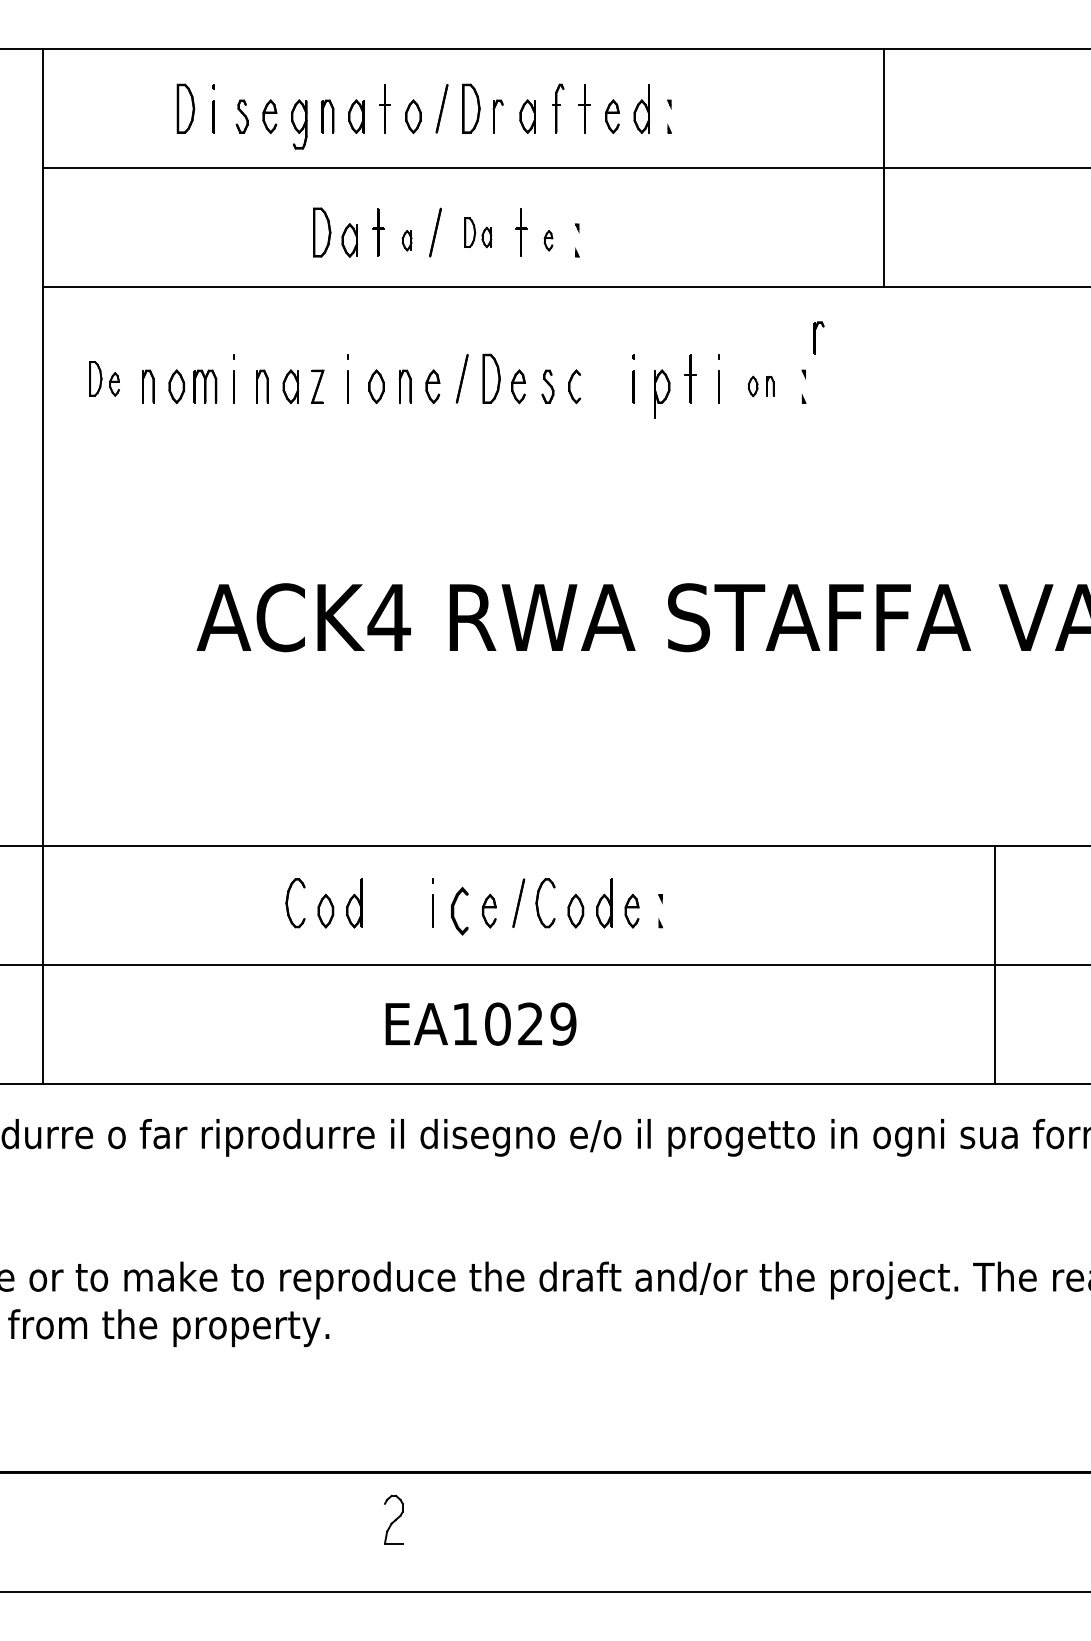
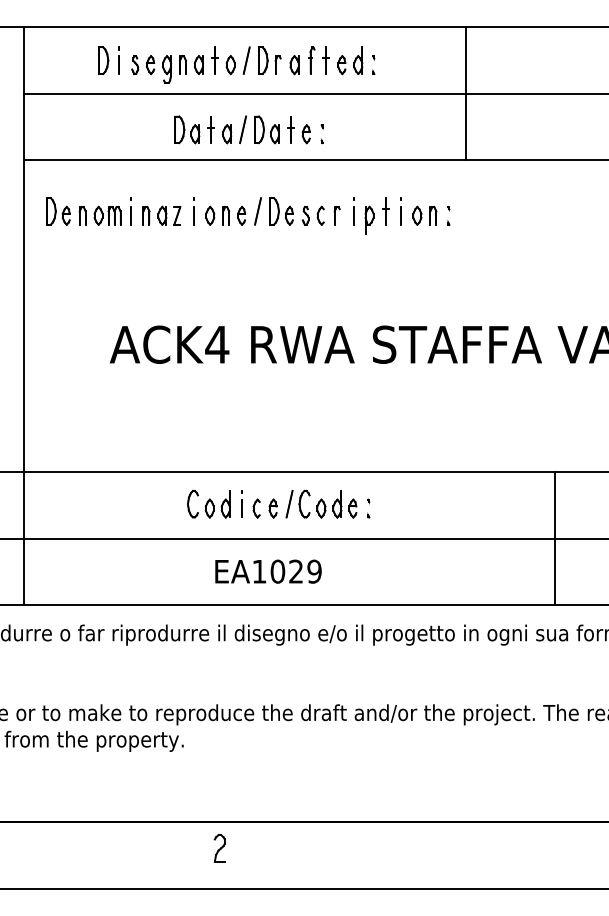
line: (884, 167) -> (466, 93), moved
part: (477, 232) -> (266, 129), size x1.67
part: (407, 241) -> (227, 134), size x1.67
part: (547, 241) -> (305, 134), size x1.67
part: (817, 337) -> (336, 215), moved
part: (104, 378) -> (58, 211), size x1.43
part: (760, 386) -> (424, 215), size x1.67
part: (323, 902) -> (208, 503), moved
part: (459, 910) -> (256, 508), size x0.71

